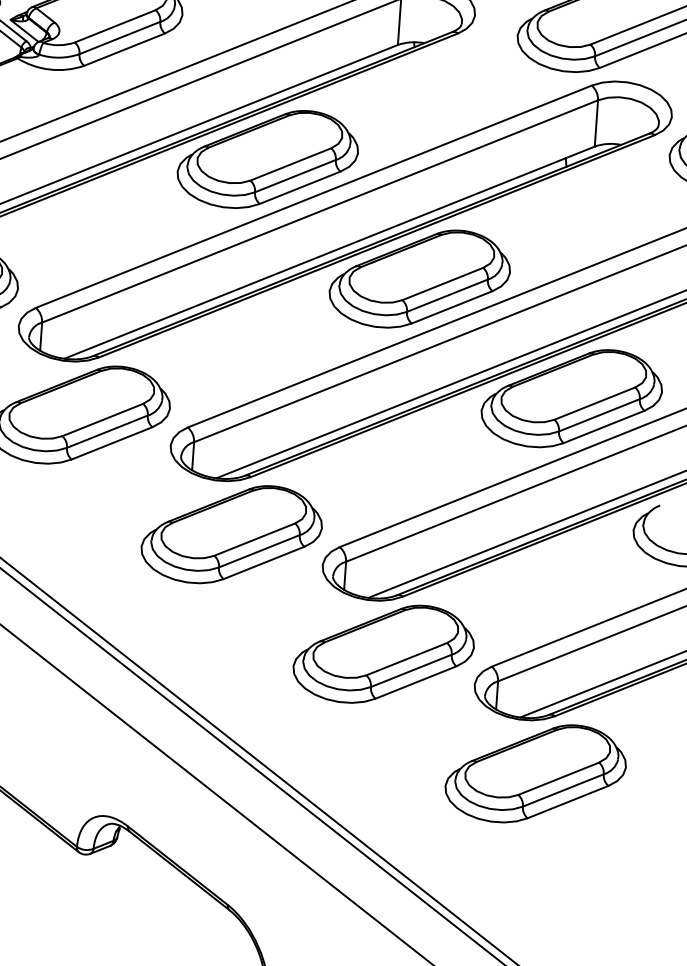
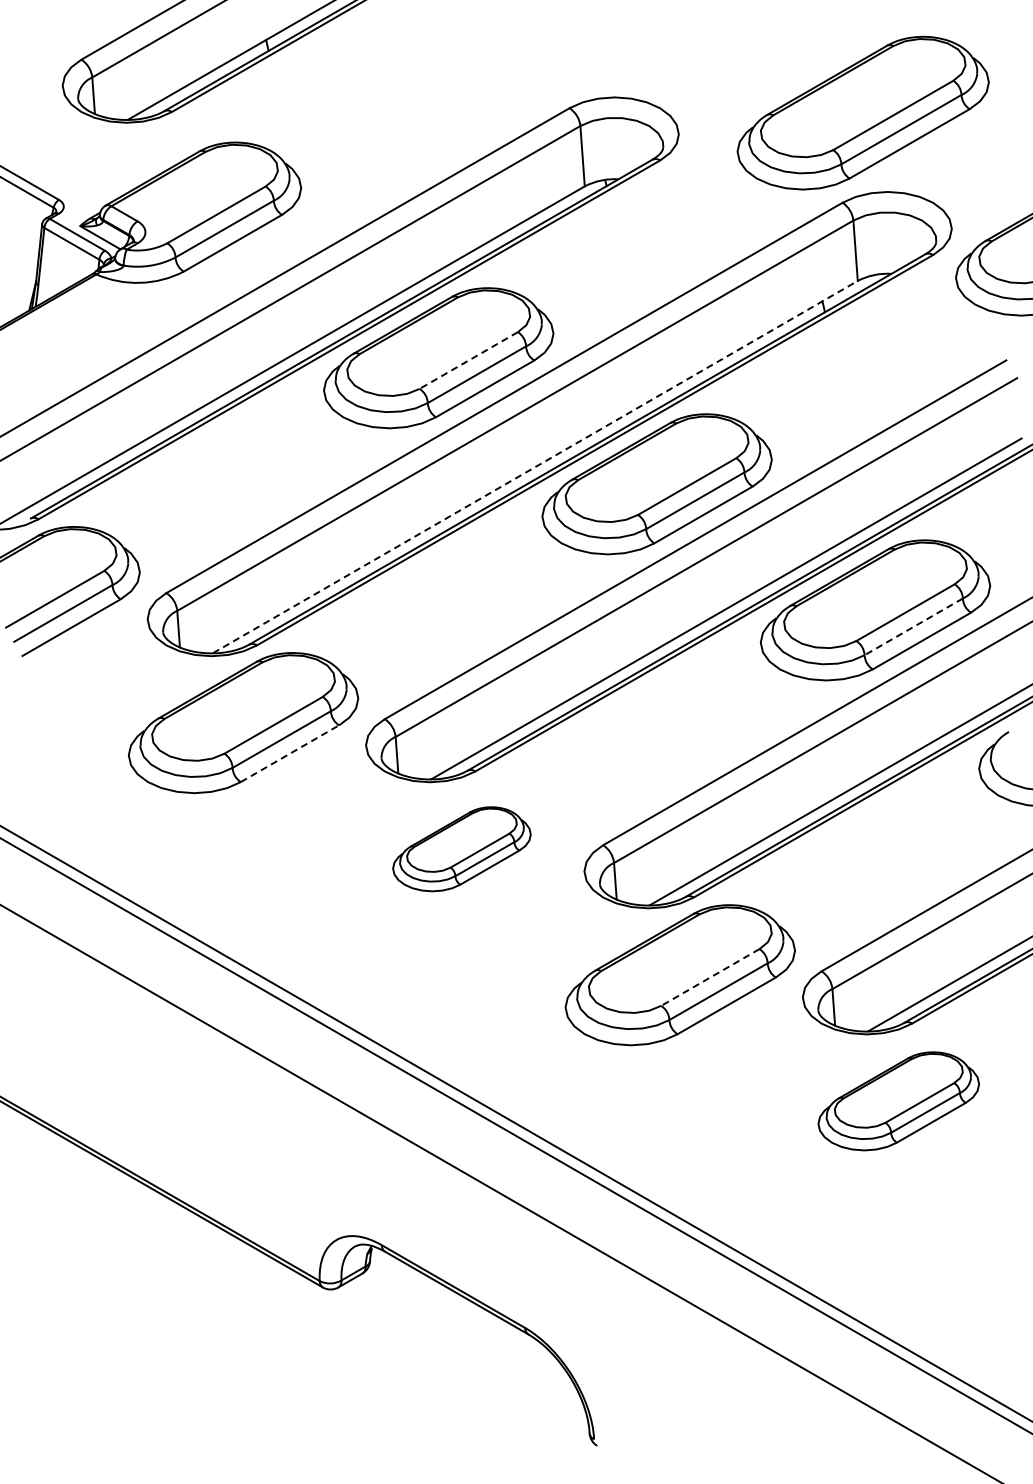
line: (290, 164) -> (468, 360), solid -> dashed
line: (329, 252) -> (535, 466), solid -> dashed
line: (599, 414) -> (913, 626), solid -> dashed
line: (111, 443) -> (289, 753), solid -> dashed
part: (231, 534) -> (461, 849), size x0.6
line: (406, 659) -> (710, 977), solid -> dashed
part: (535, 773) -> (898, 1101), size x0.7

